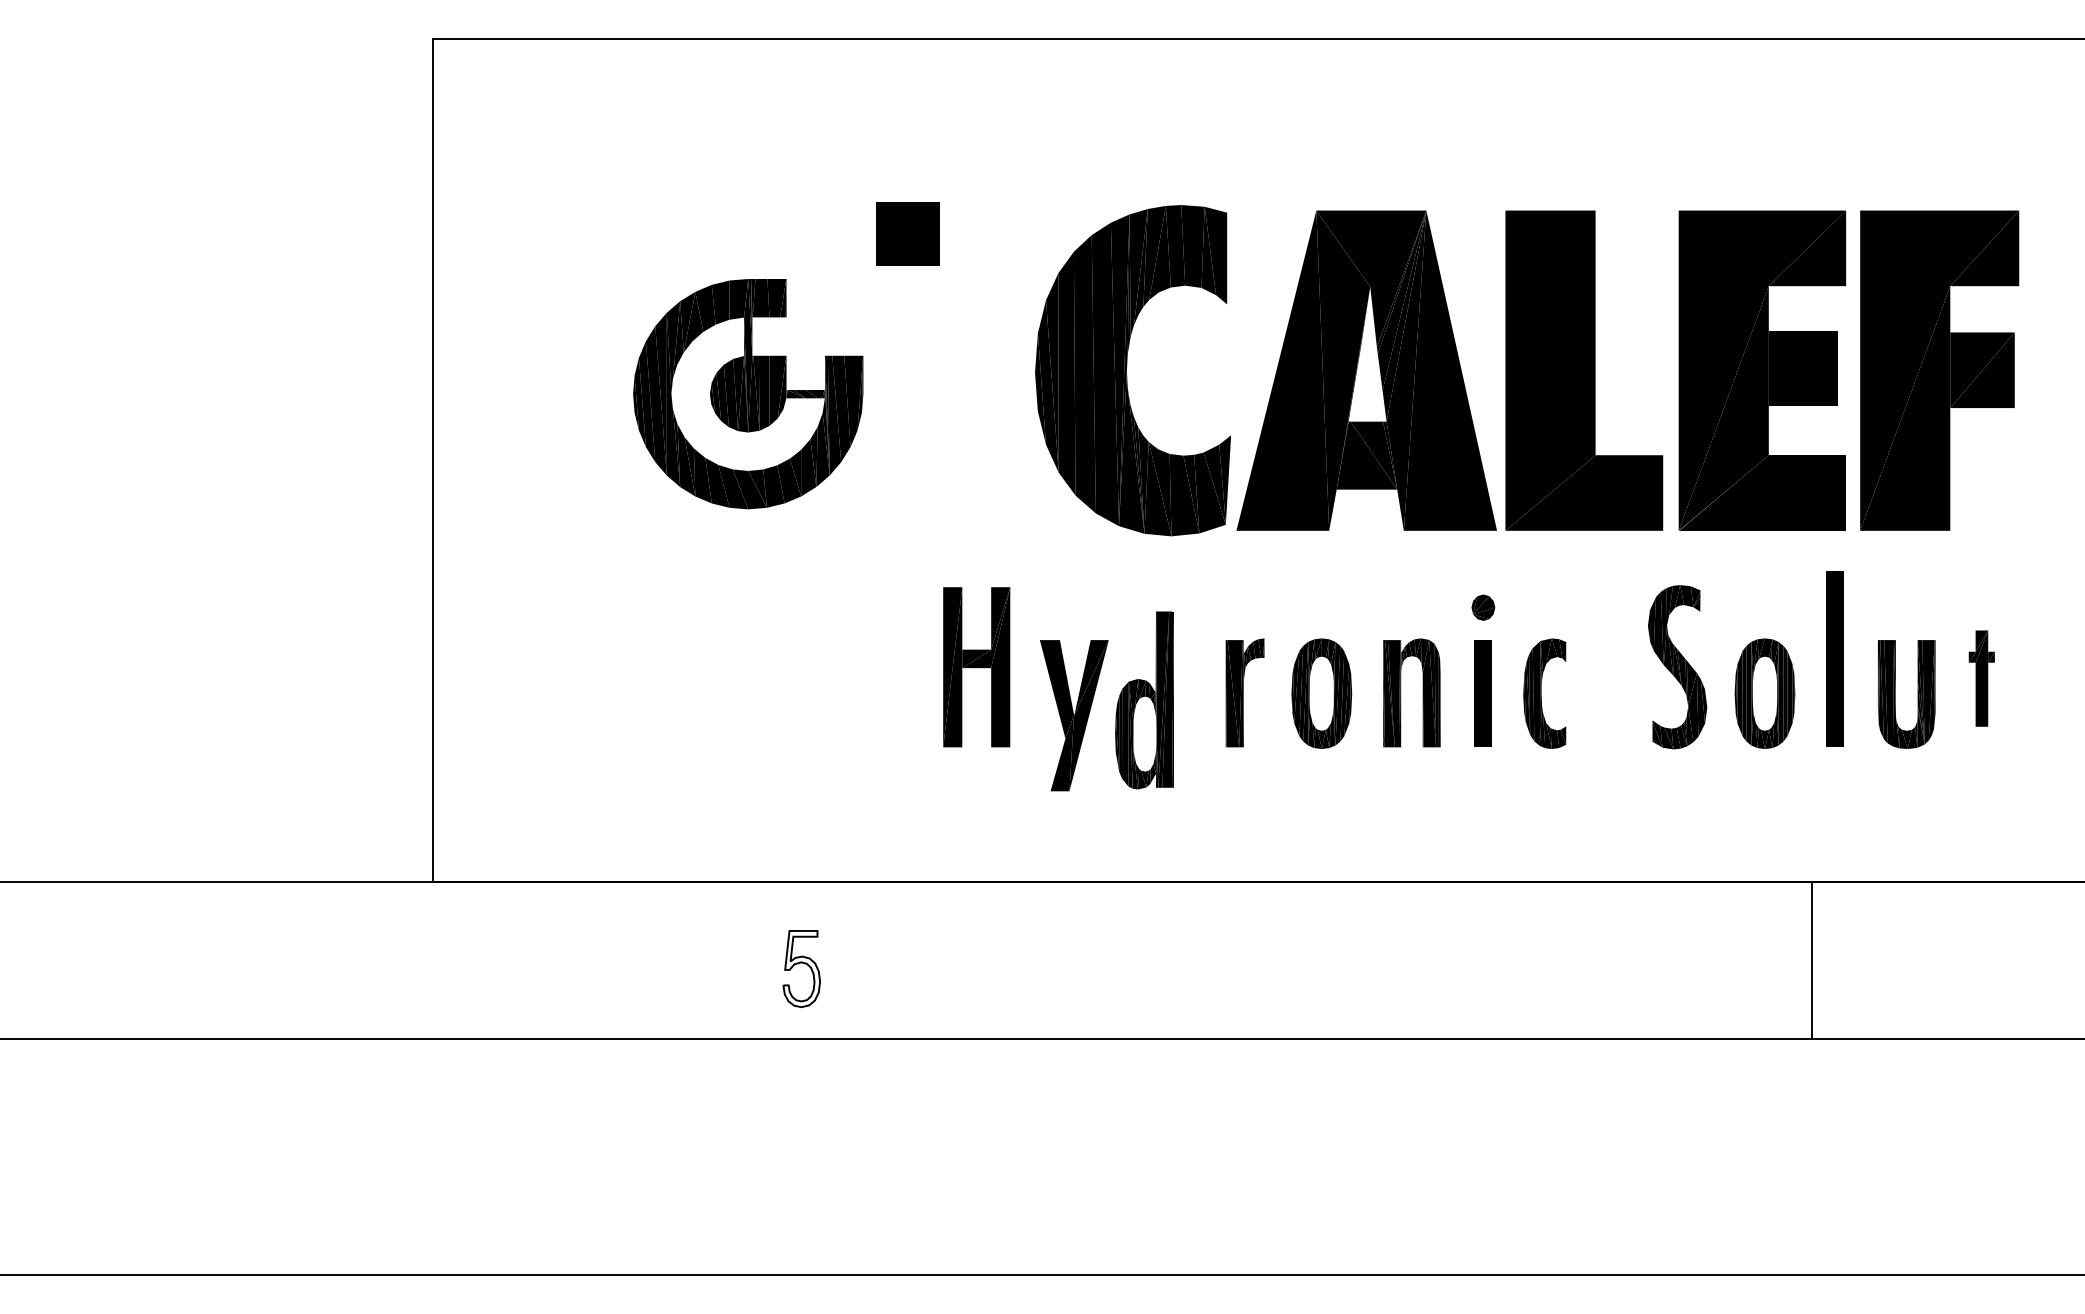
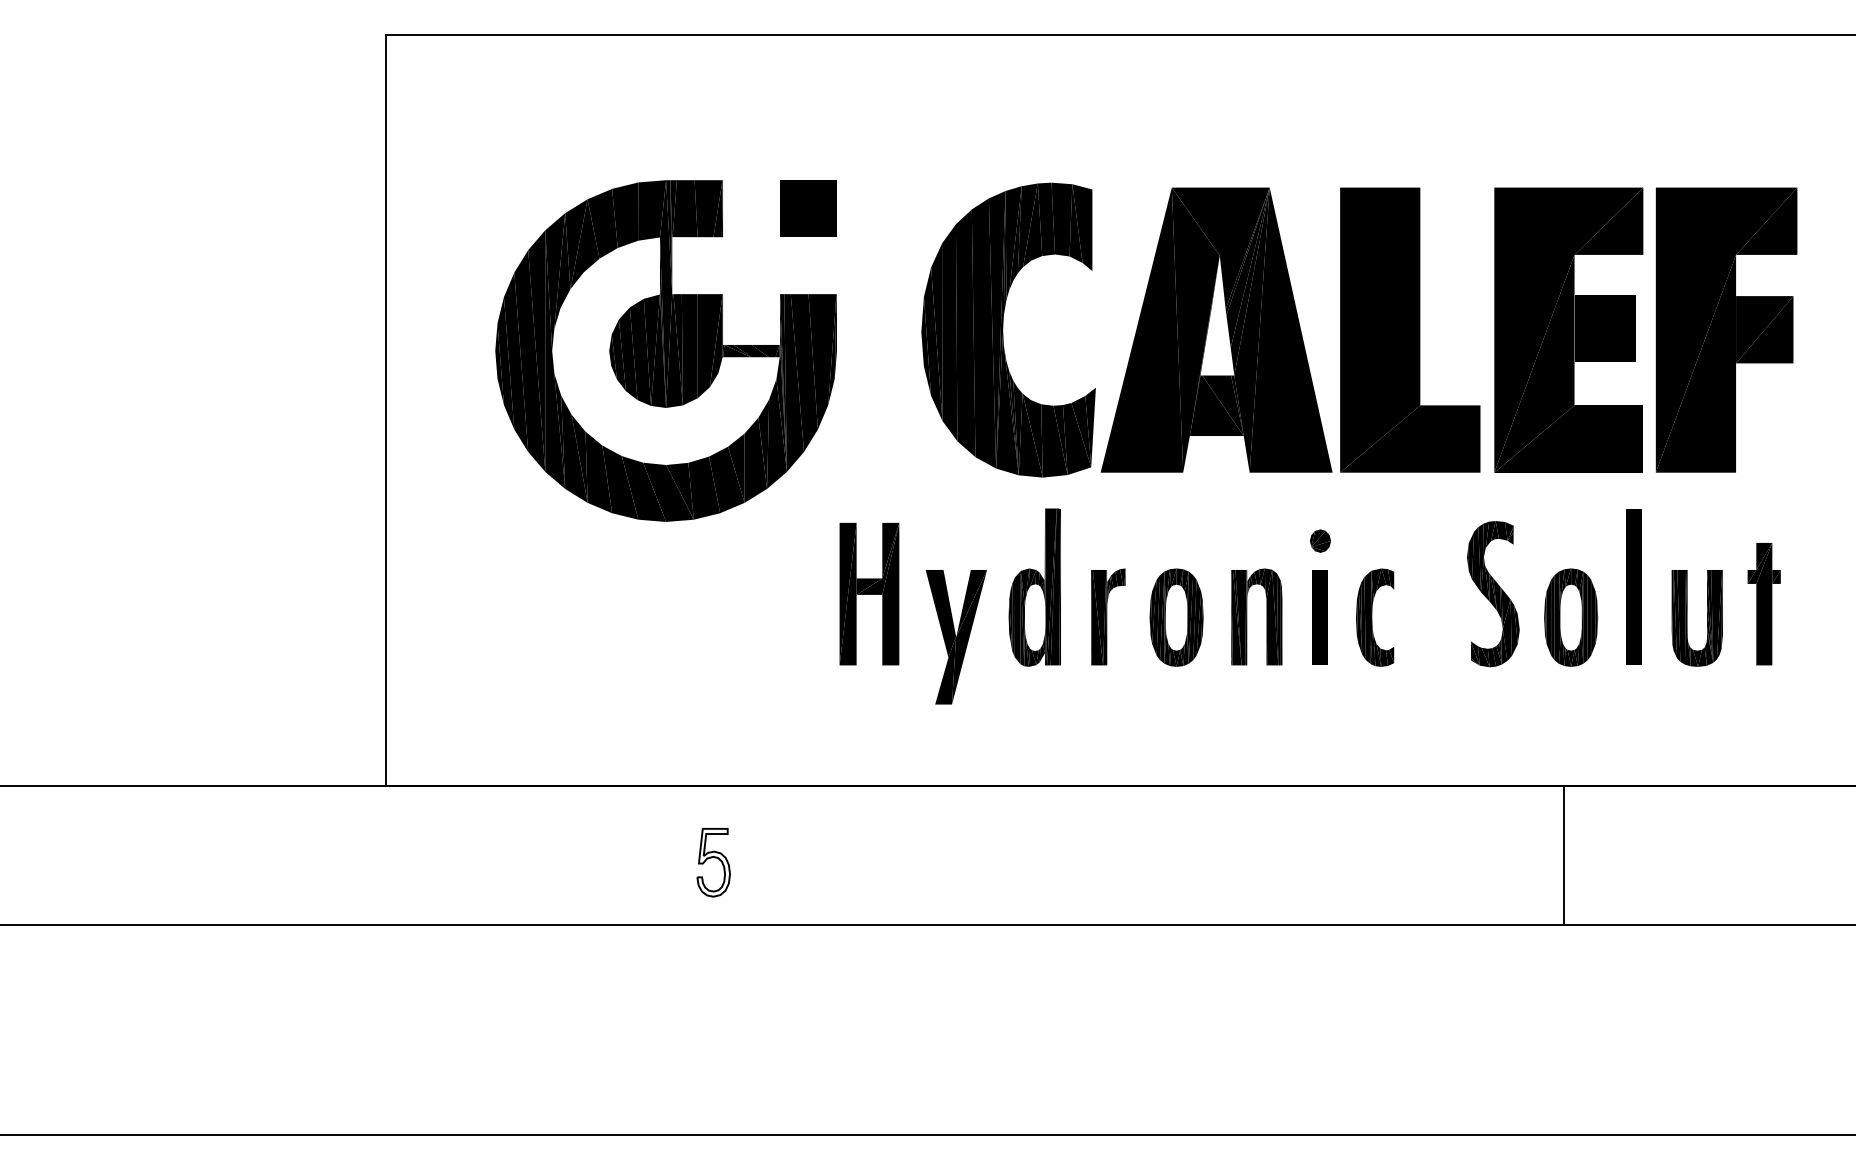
part: (747, 393) -> (665, 350), size x1.67
part: (1981, 678) -> (1763, 604), size x1.43
part: (1144, 700) -> (1034, 587), moved
line: (1811, 960) -> (1563, 855), moved

